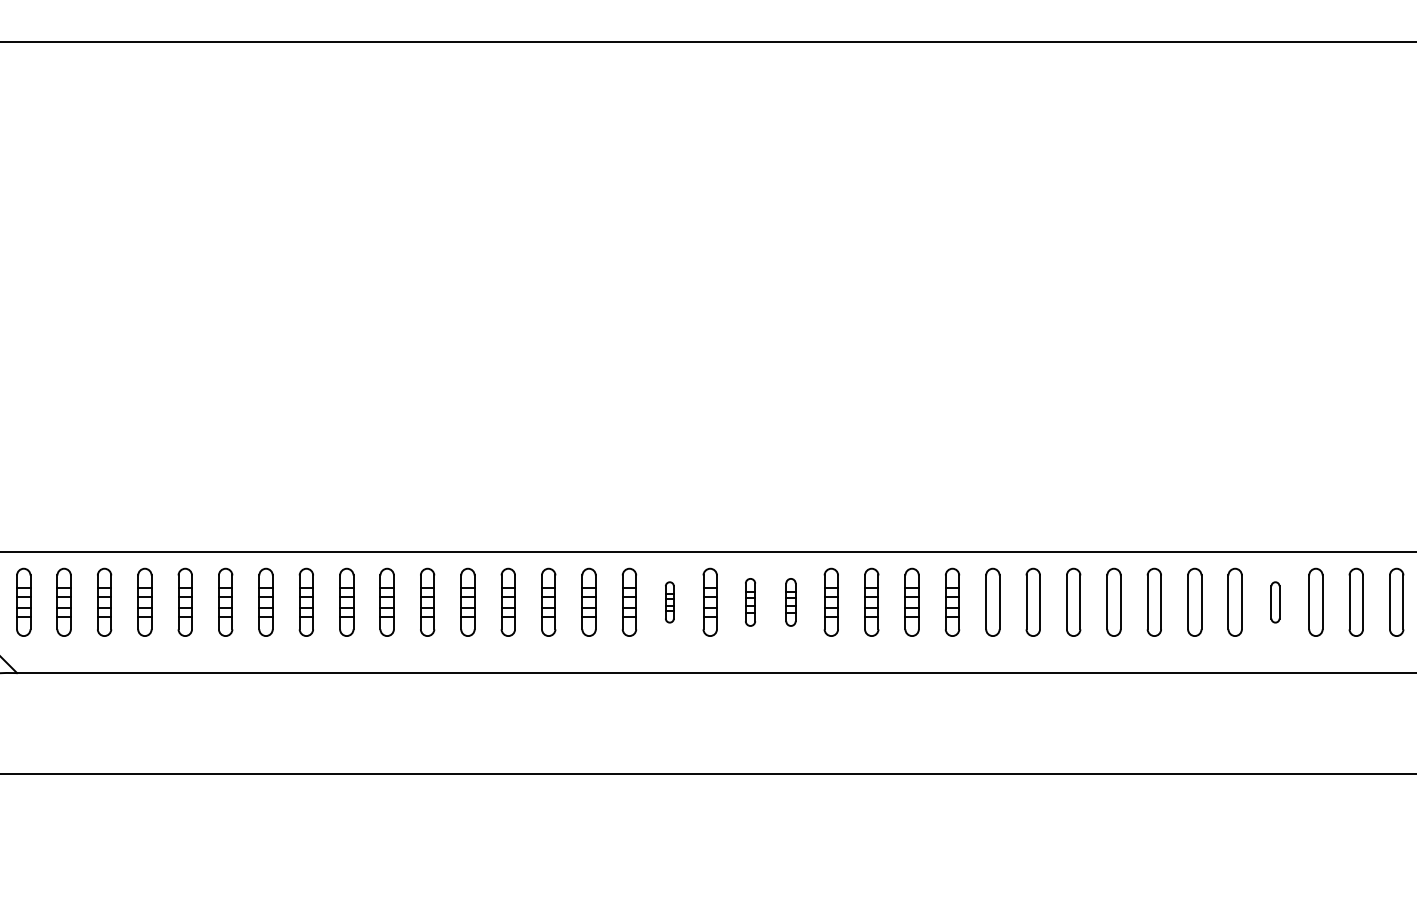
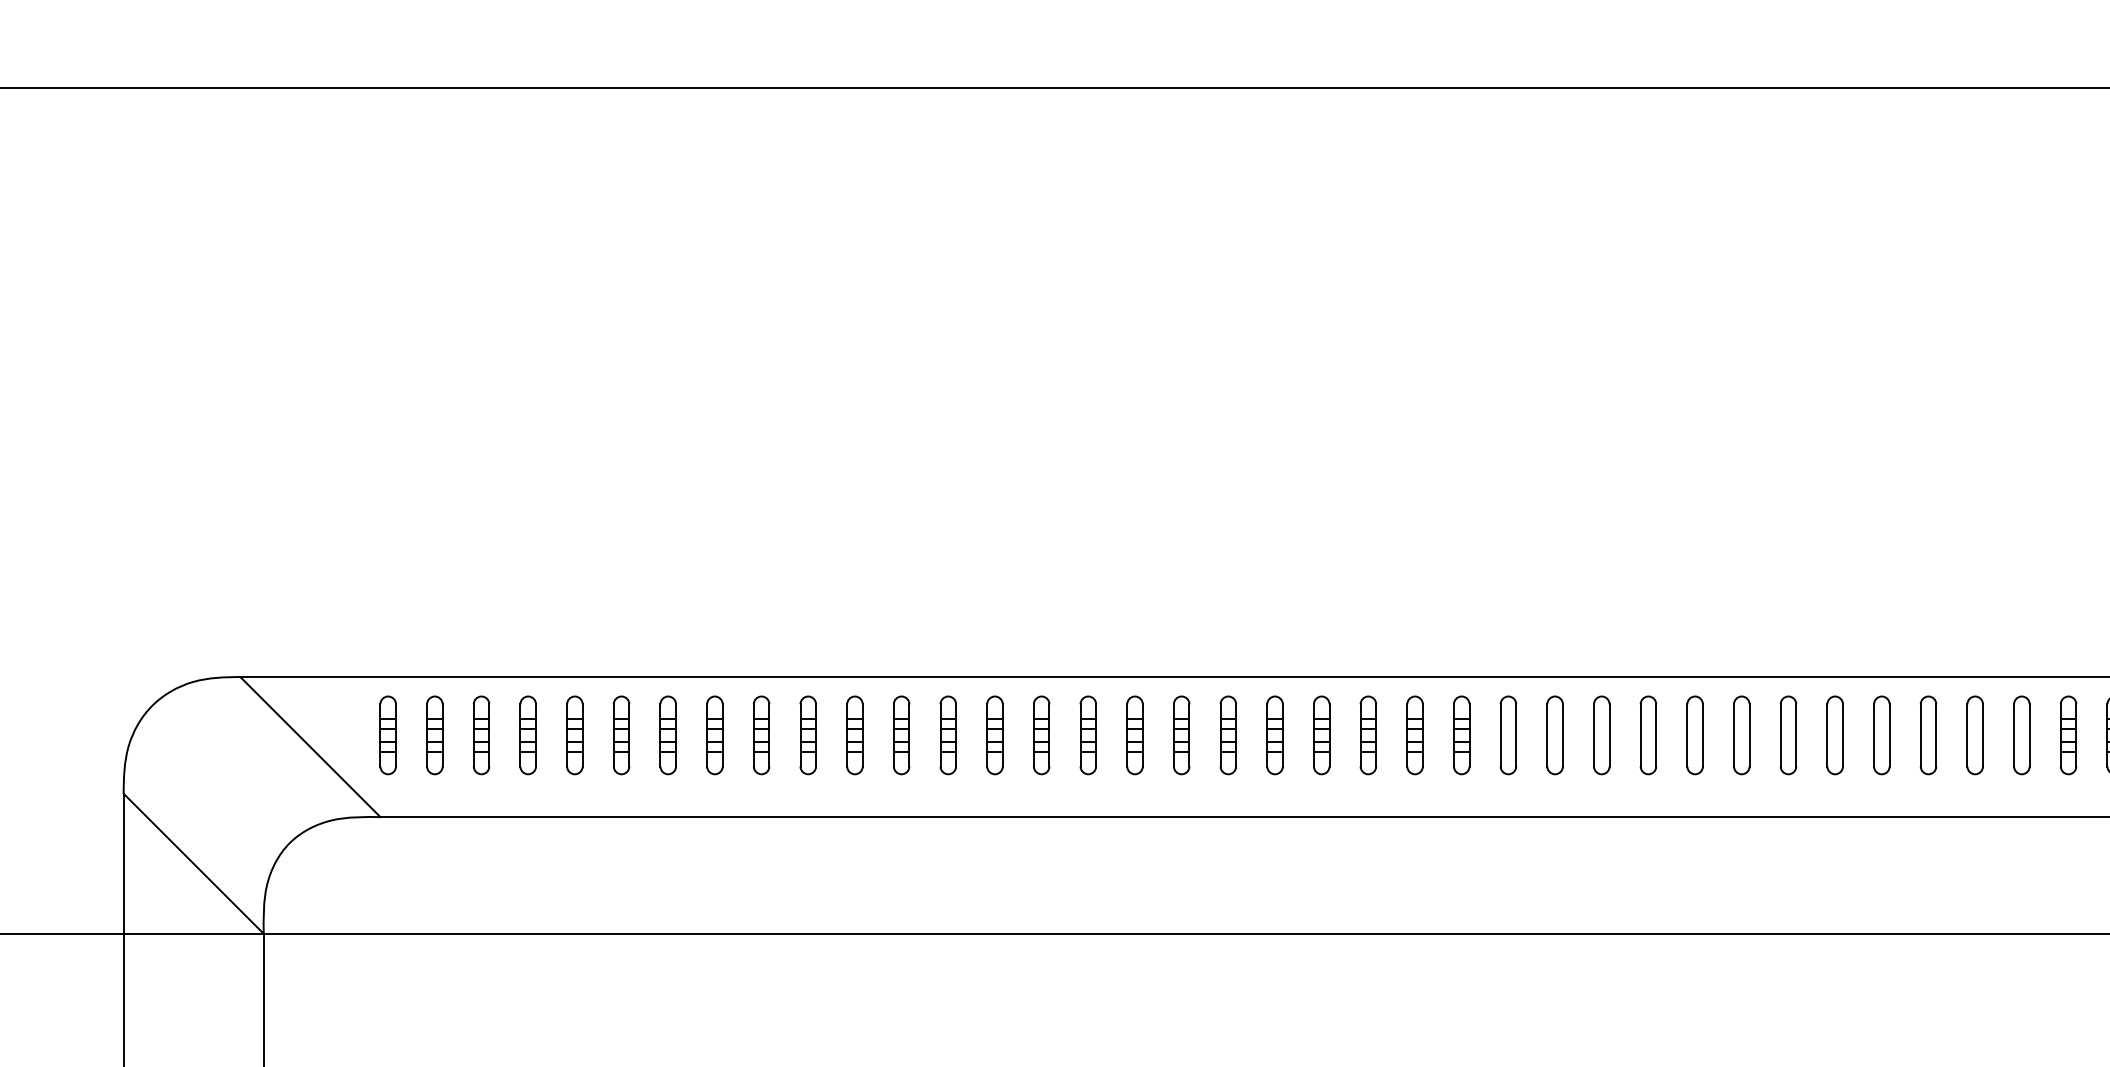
part: (669, 602) -> (1134, 735), size x1.67
part: (749, 602) -> (1227, 735), size x1.43
part: (790, 602) -> (1274, 735), size x1.43
part: (1274, 602) -> (1834, 735), size x1.67

